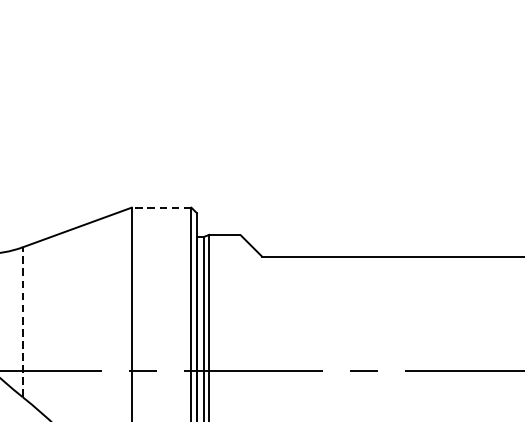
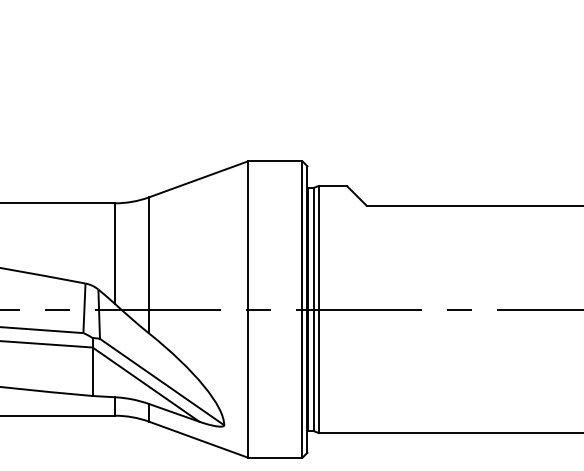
line: (160, 207) -> (274, 161), dashed -> solid
line: (23, 321) -> (149, 264), dashed -> solid

